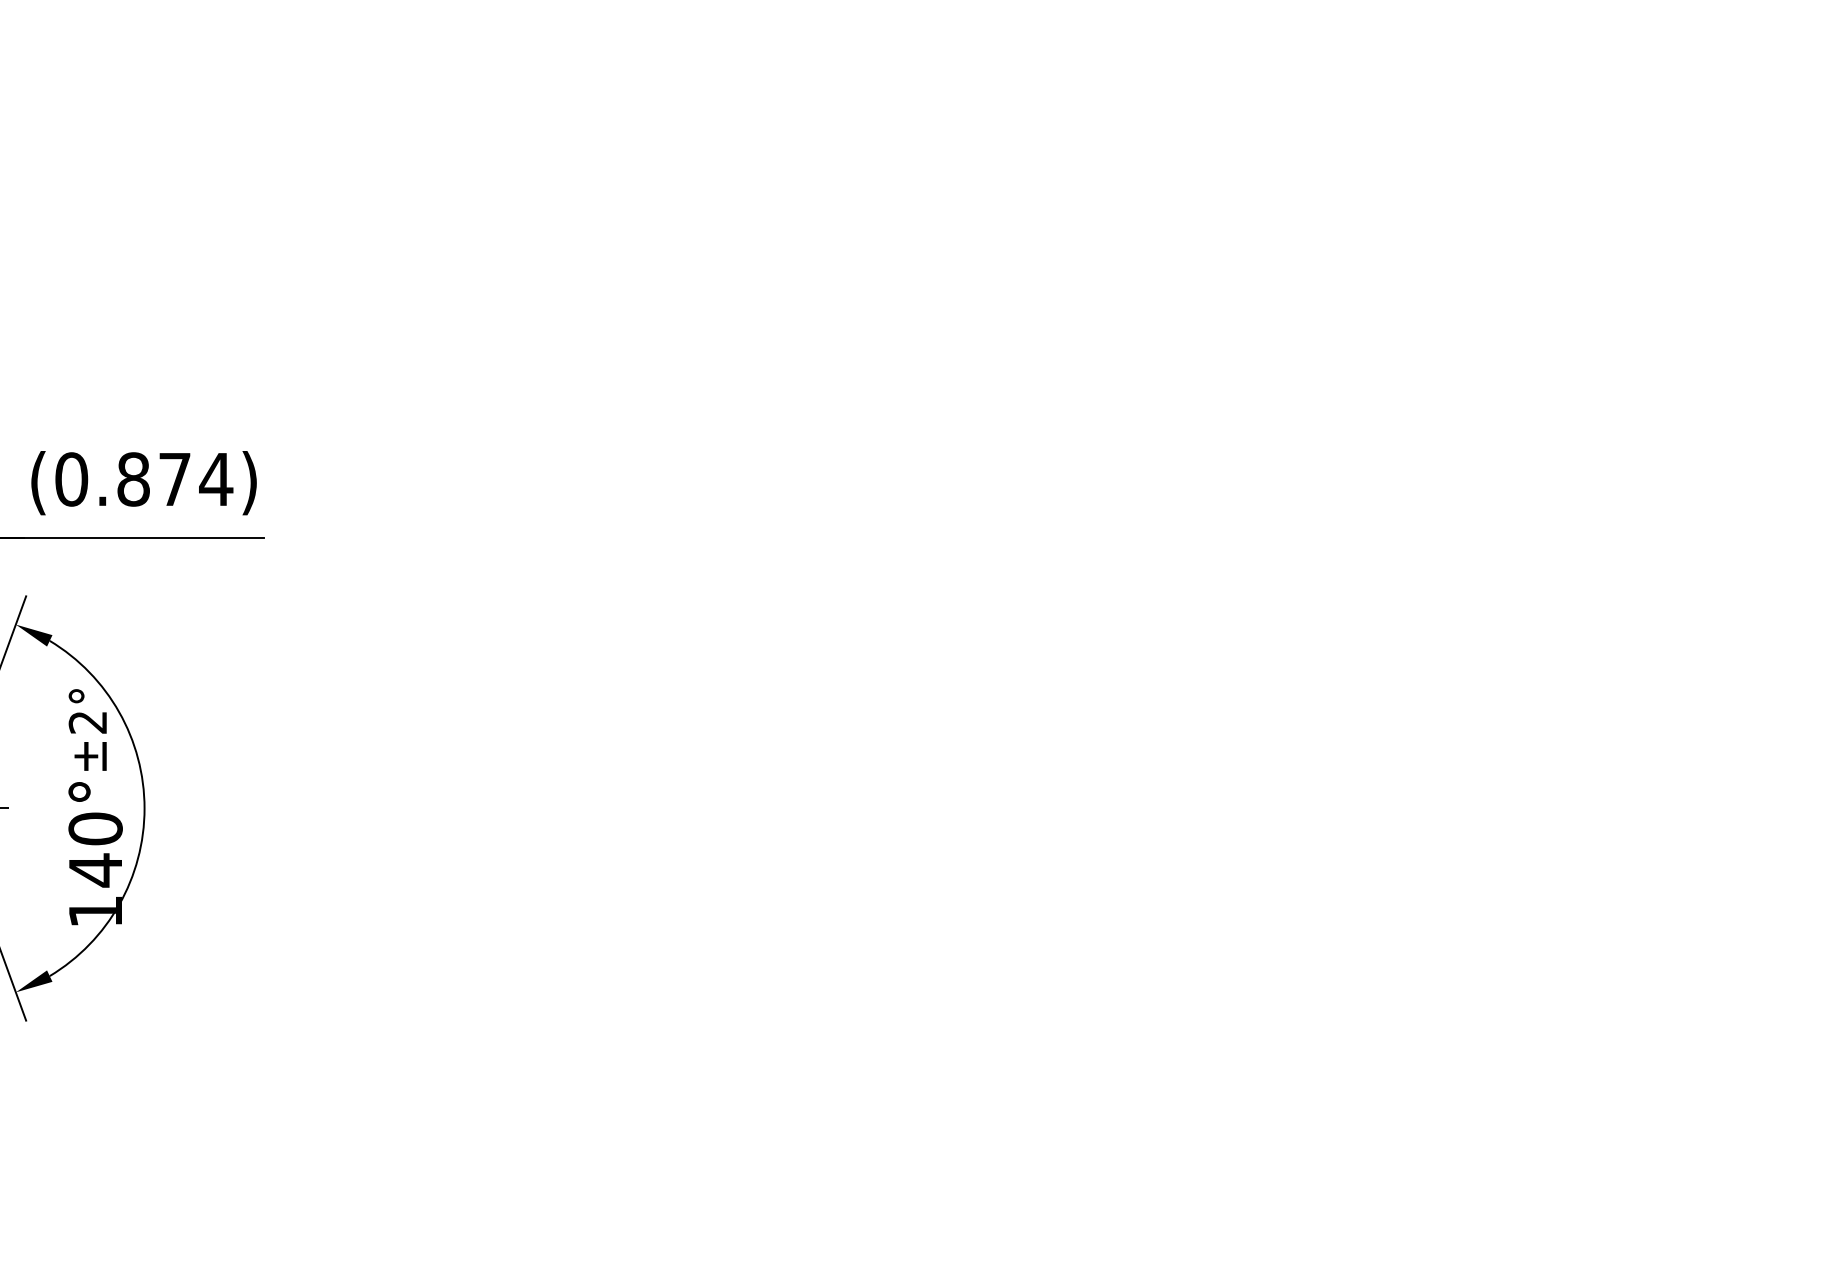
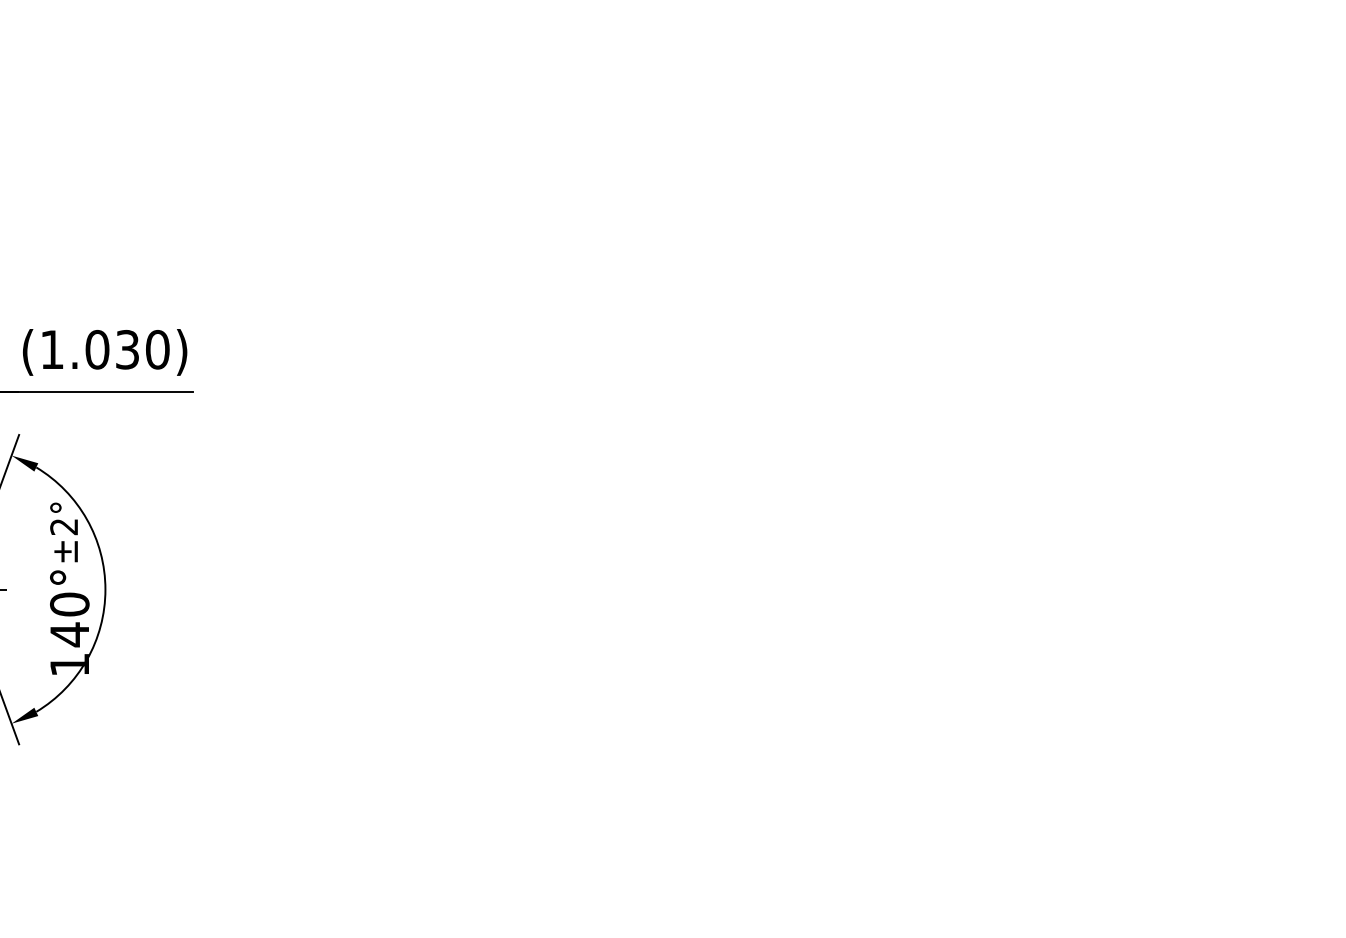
text: (144, 479) -> (105, 349), (0.874) -> (1.030)

